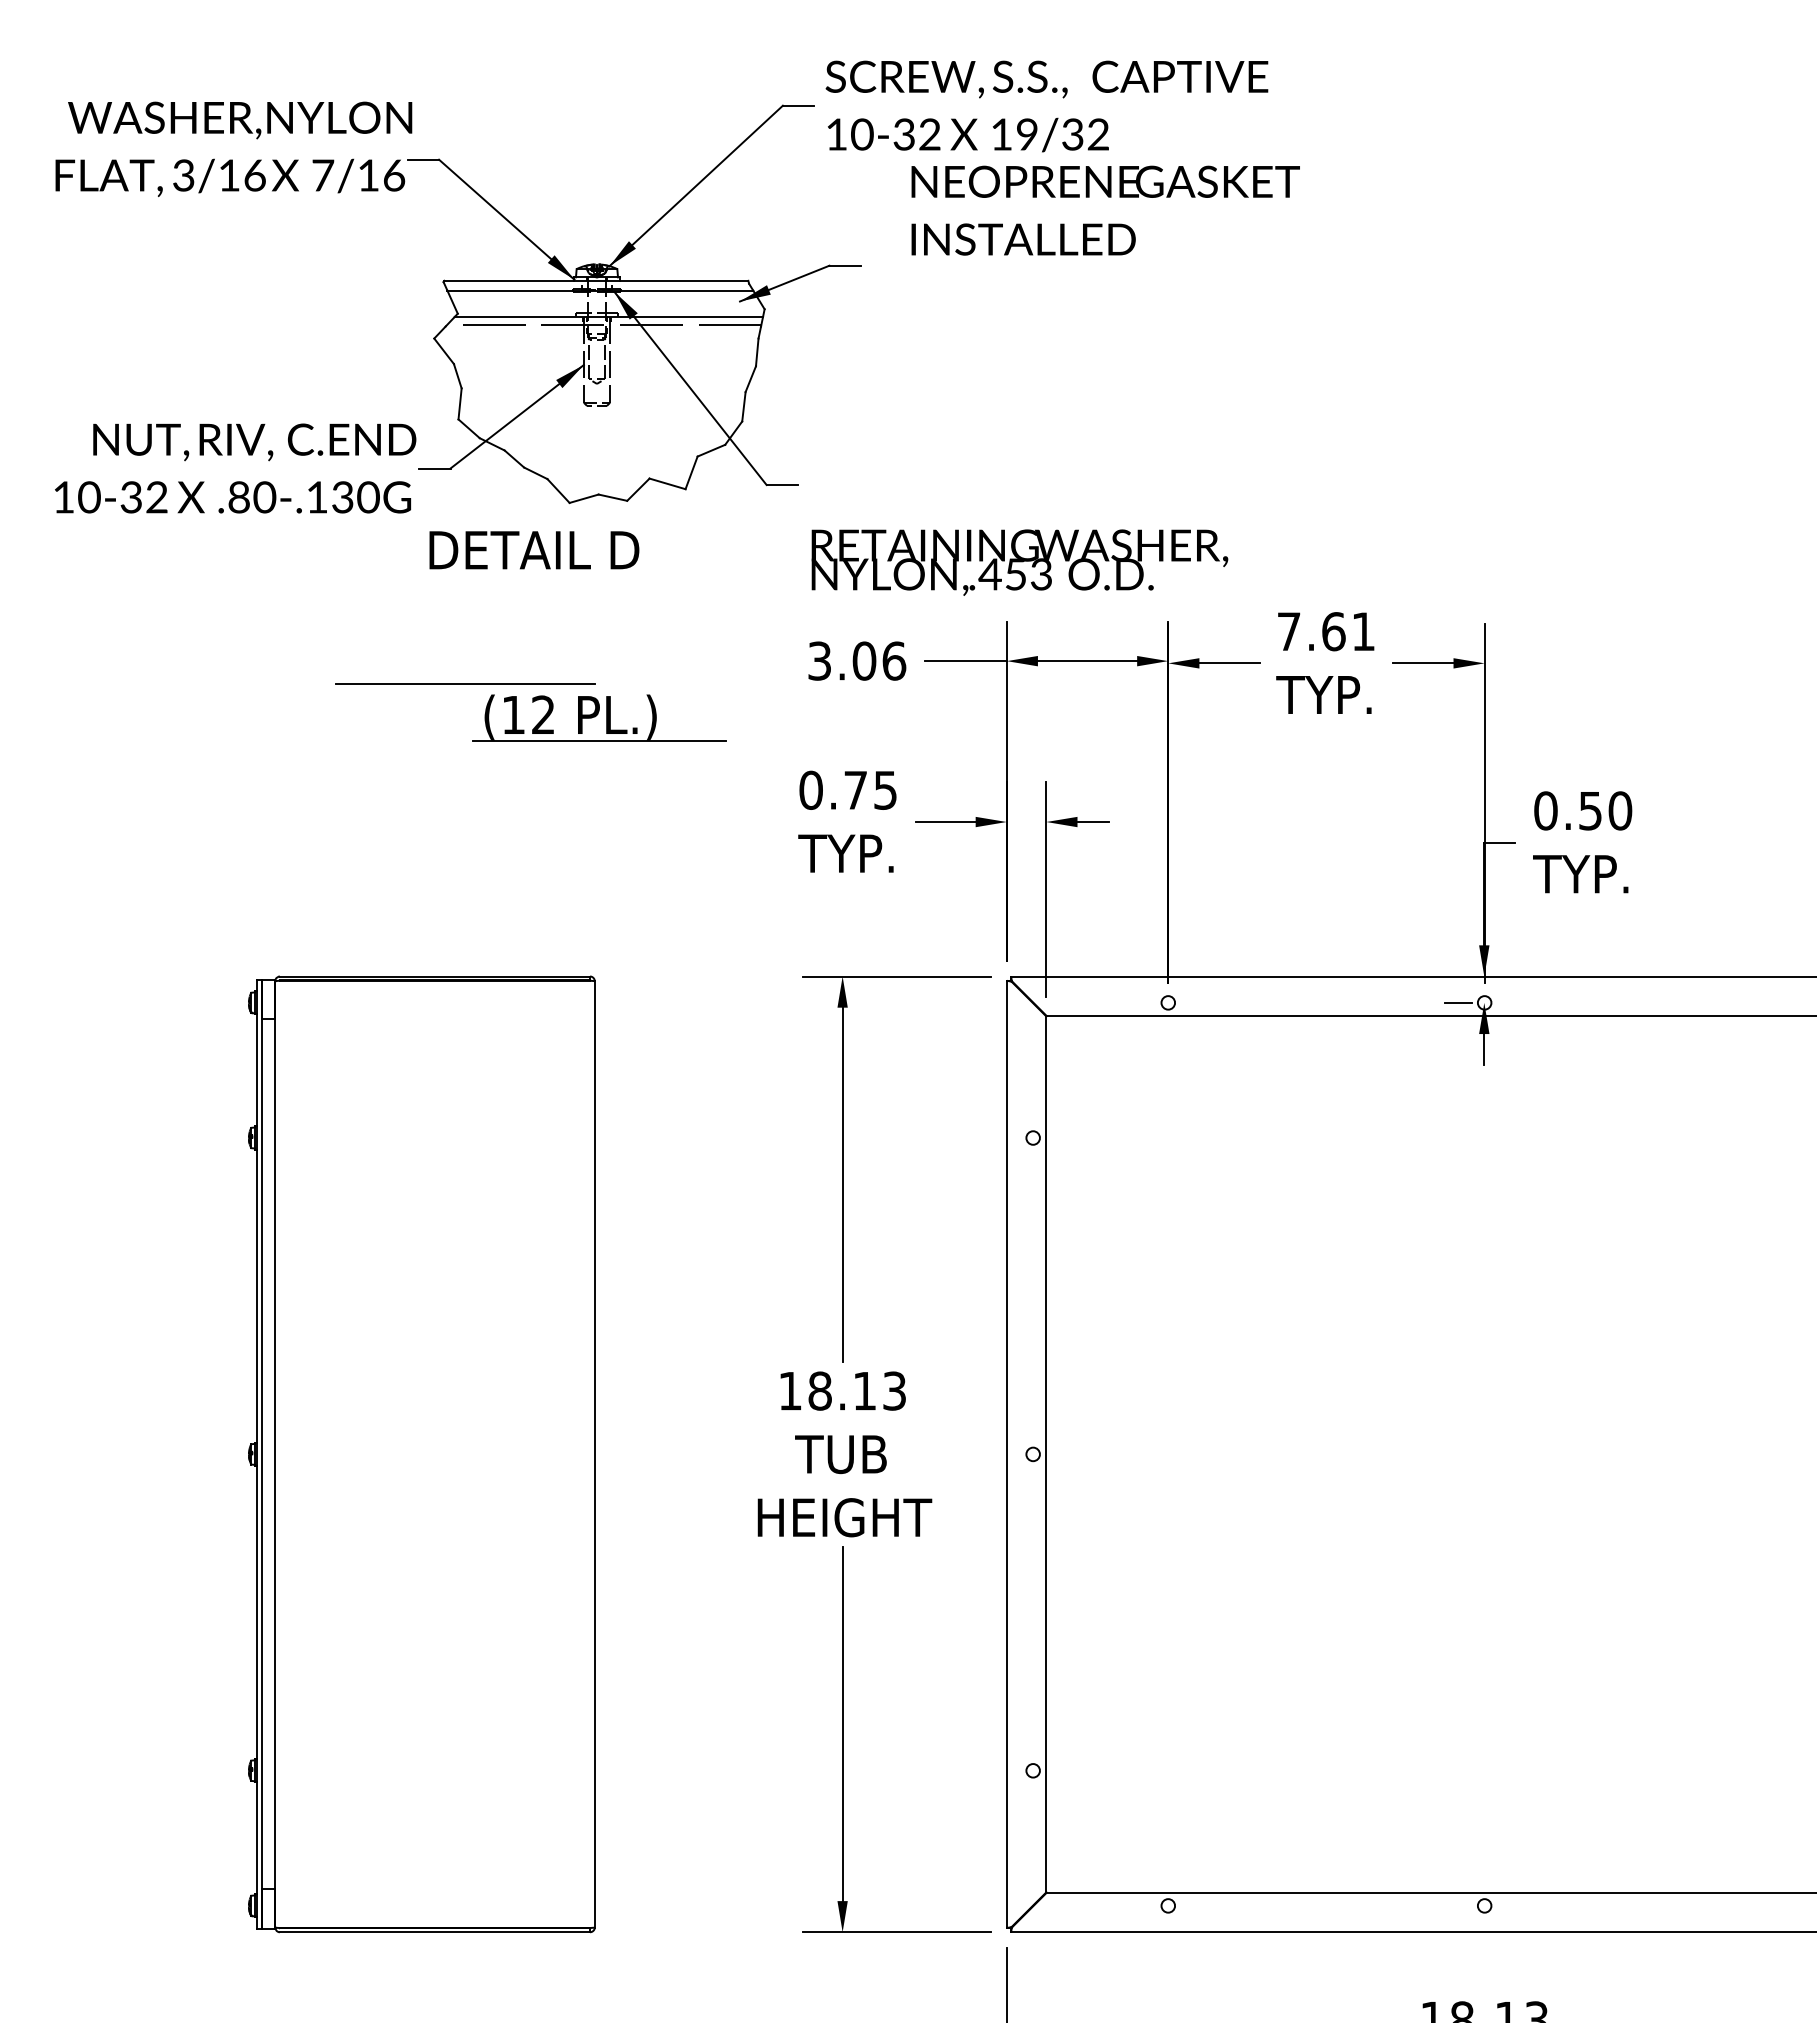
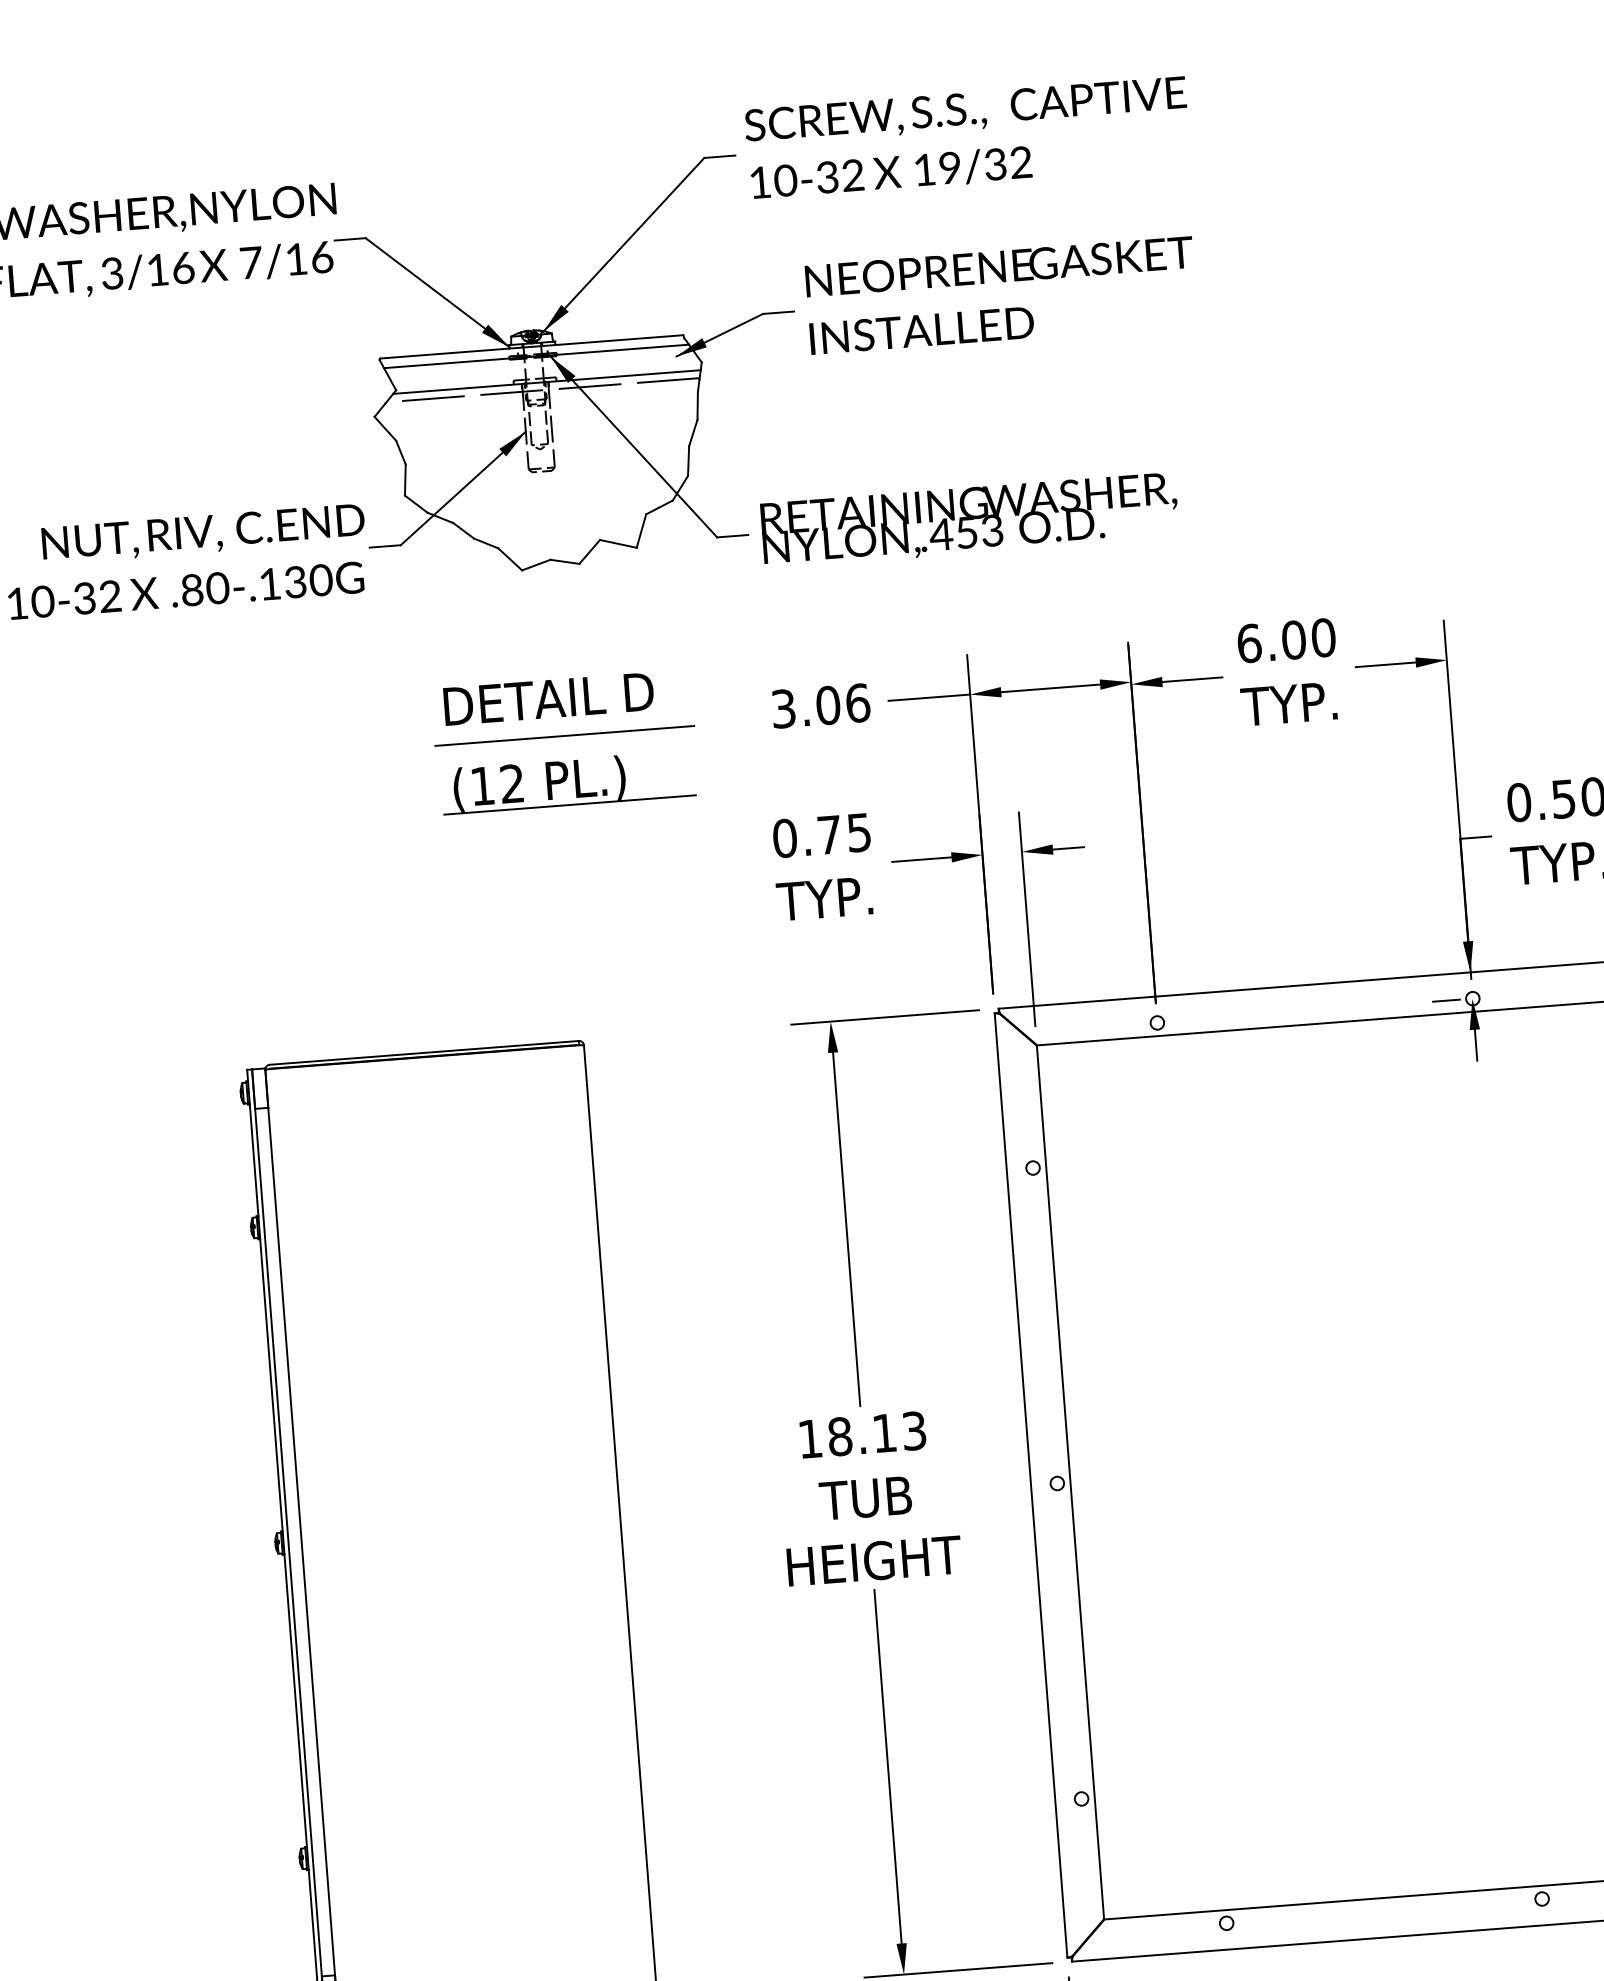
text: (1105, 210) -> (1001, 295), moved
text: (534, 550) -> (549, 699), moved
text: (1019, 562) -> (969, 520), moved
text: (1326, 631) -> (1286, 640), 7.61 -> 6.00
line: (465, 683) -> (564, 735), moved

